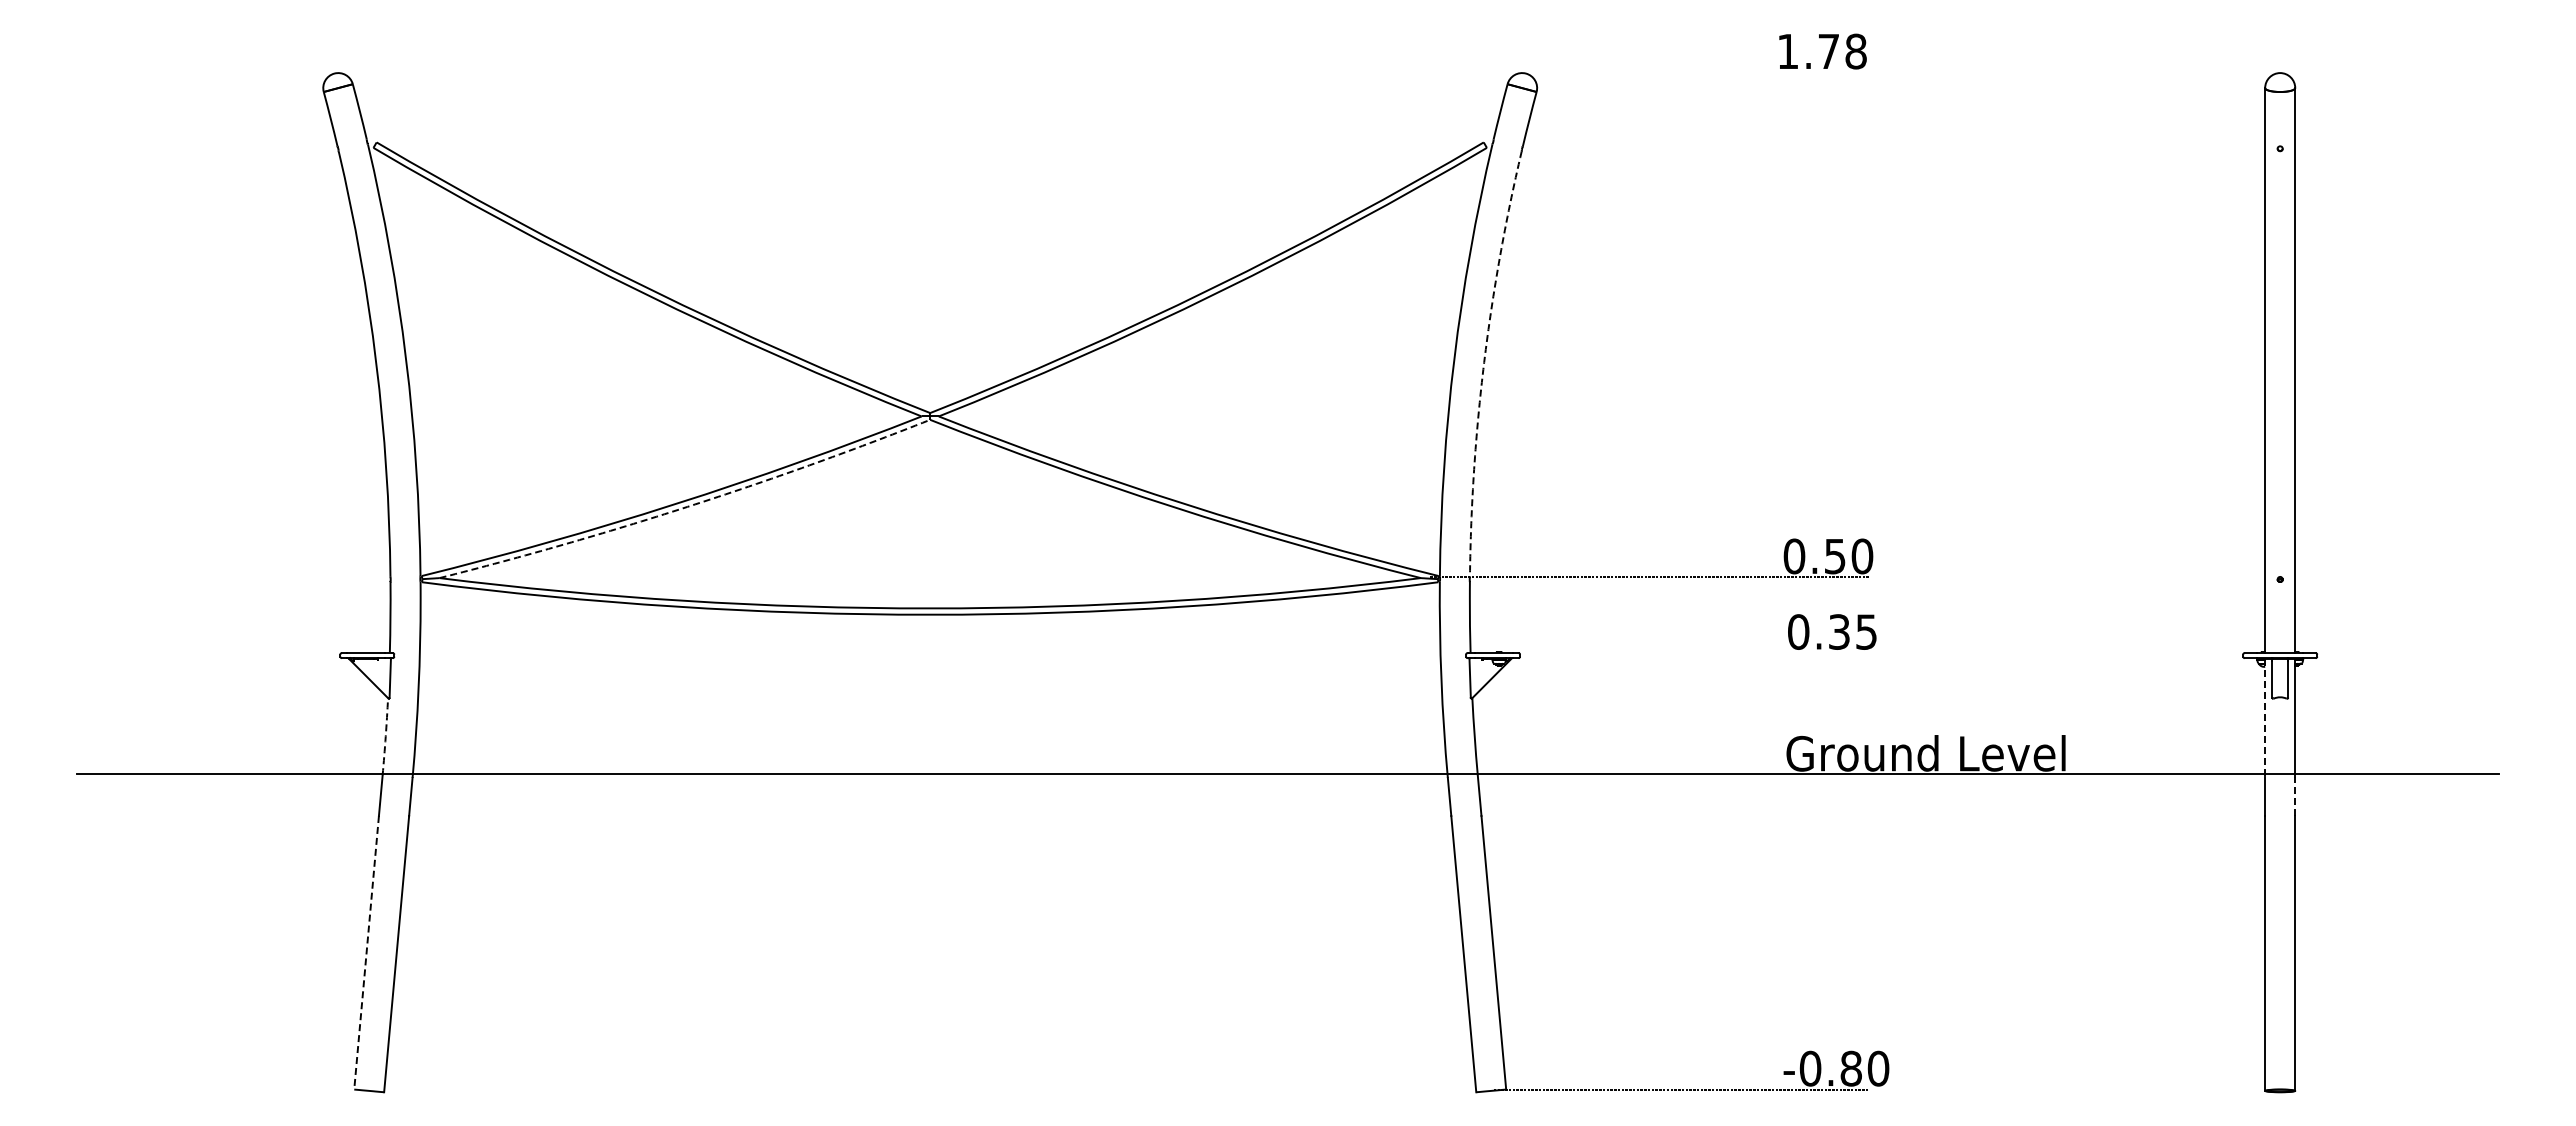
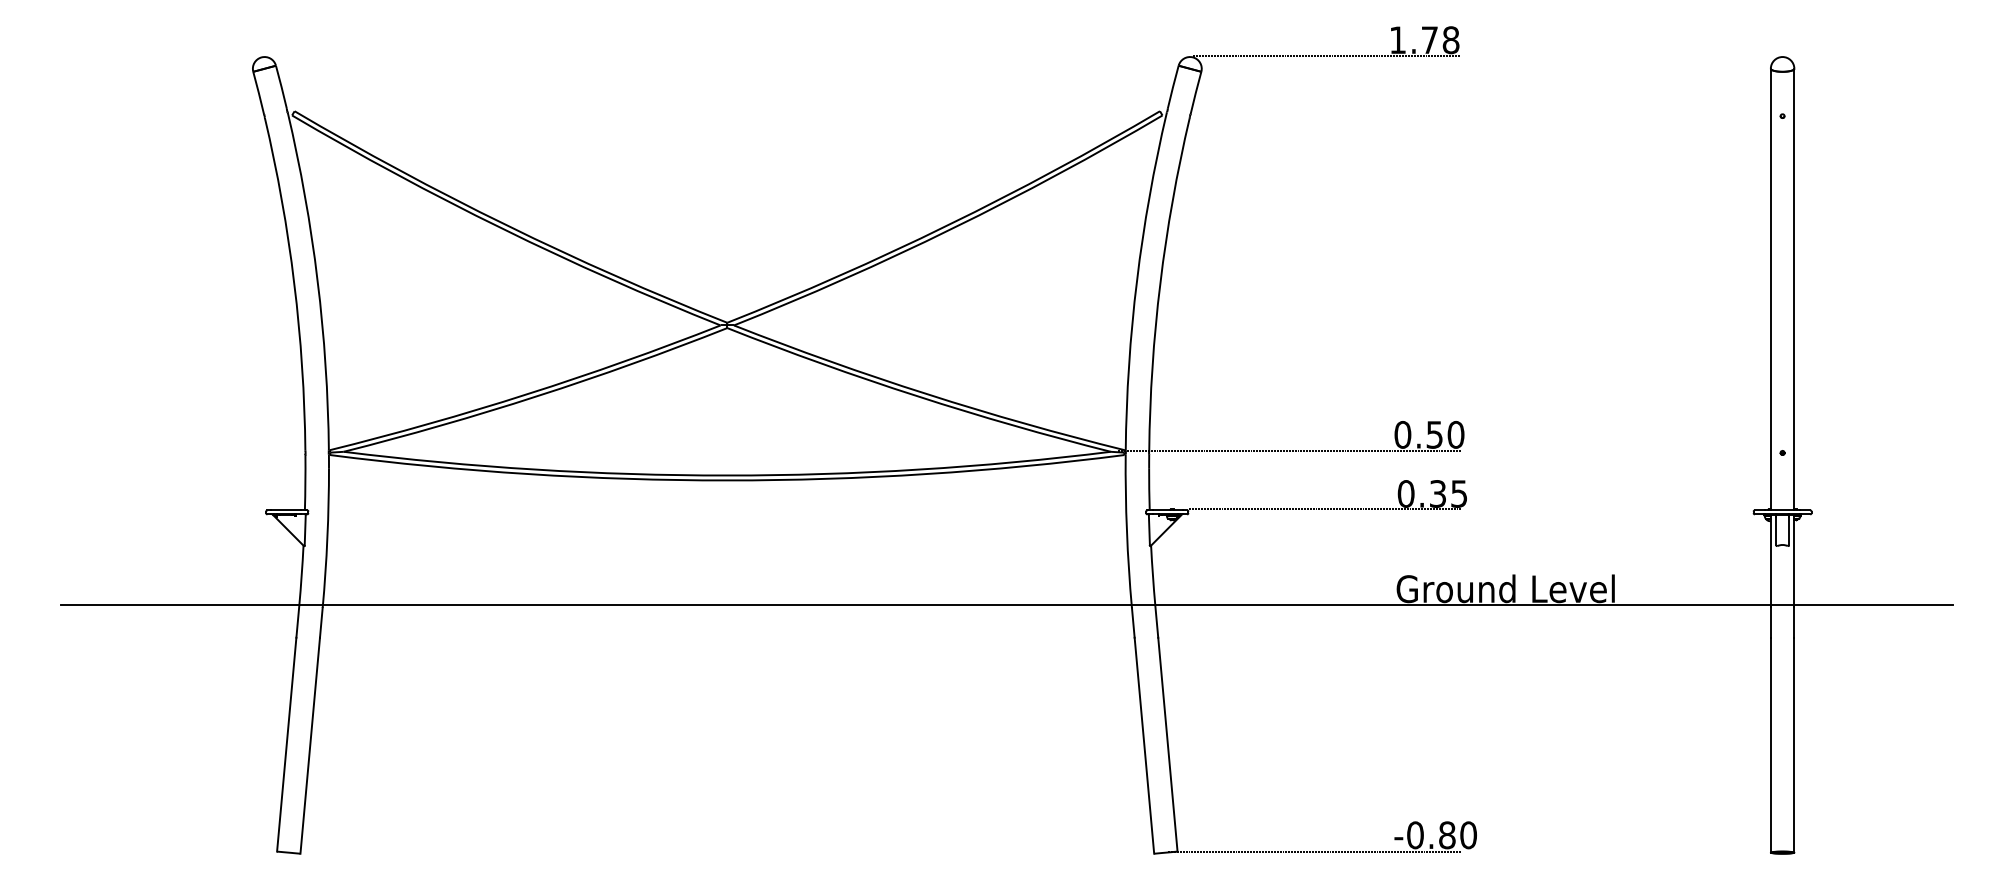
line: (1697, 71) -> (1327, 55), added
arc: (1484, 362) -> (1160, 283), dashed -> solid
arc: (687, 506) -> (537, 395), dashed -> solid
line: (1695, 651) -> (1325, 509), added
line: (2265, 717) -> (1771, 560), dashed -> solid
arc: (385, 736) -> (301, 575), dashed -> solid
line: (2295, 796) -> (1794, 622), dashed -> solid
line: (366, 953) -> (286, 745), dashed -> solid

